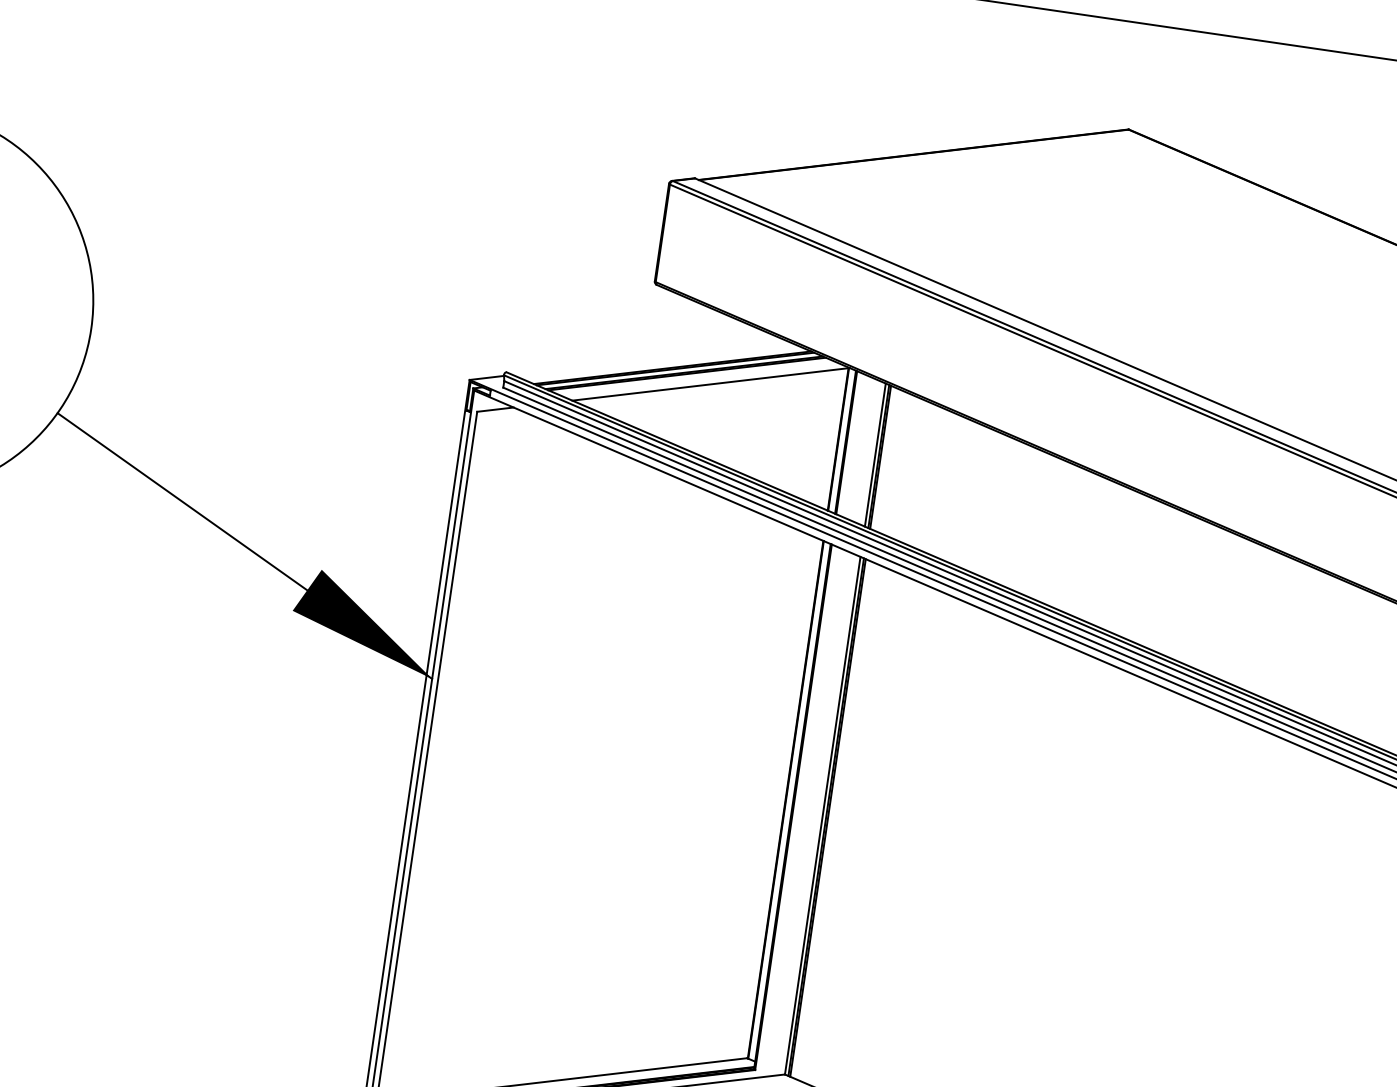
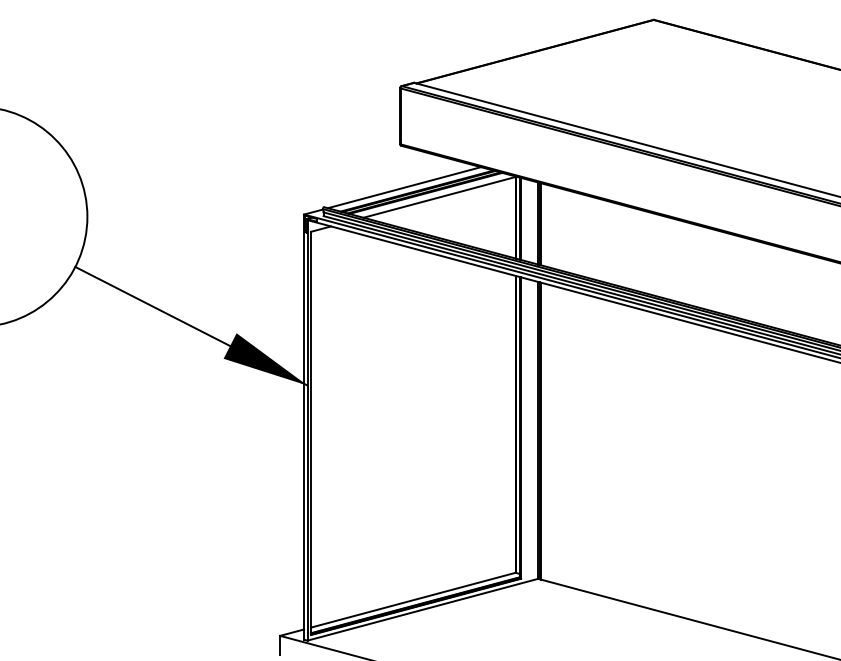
line: (651, 358) -> (404, 187), added

